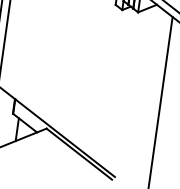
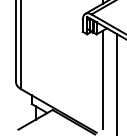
line: (138, 89) -> (103, 79), added

